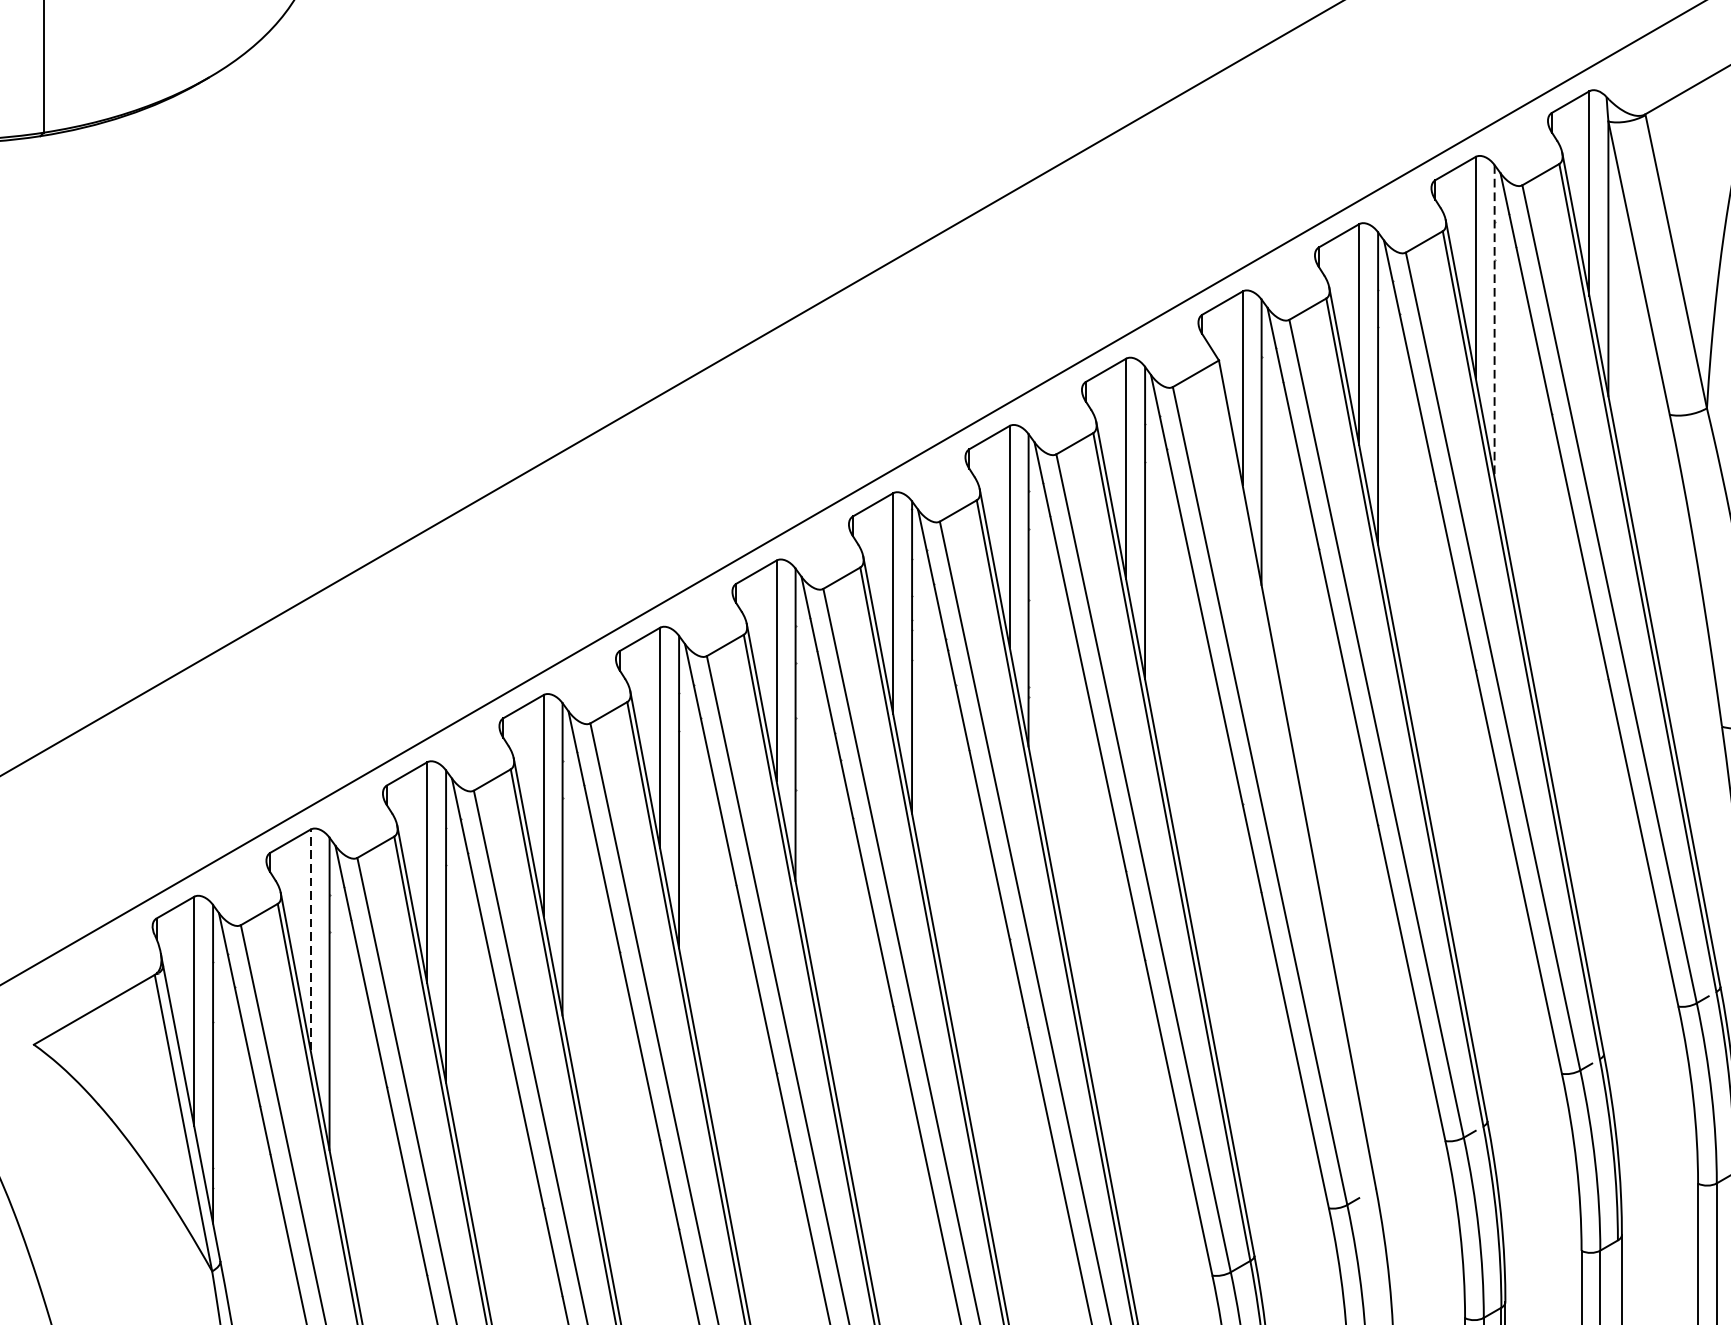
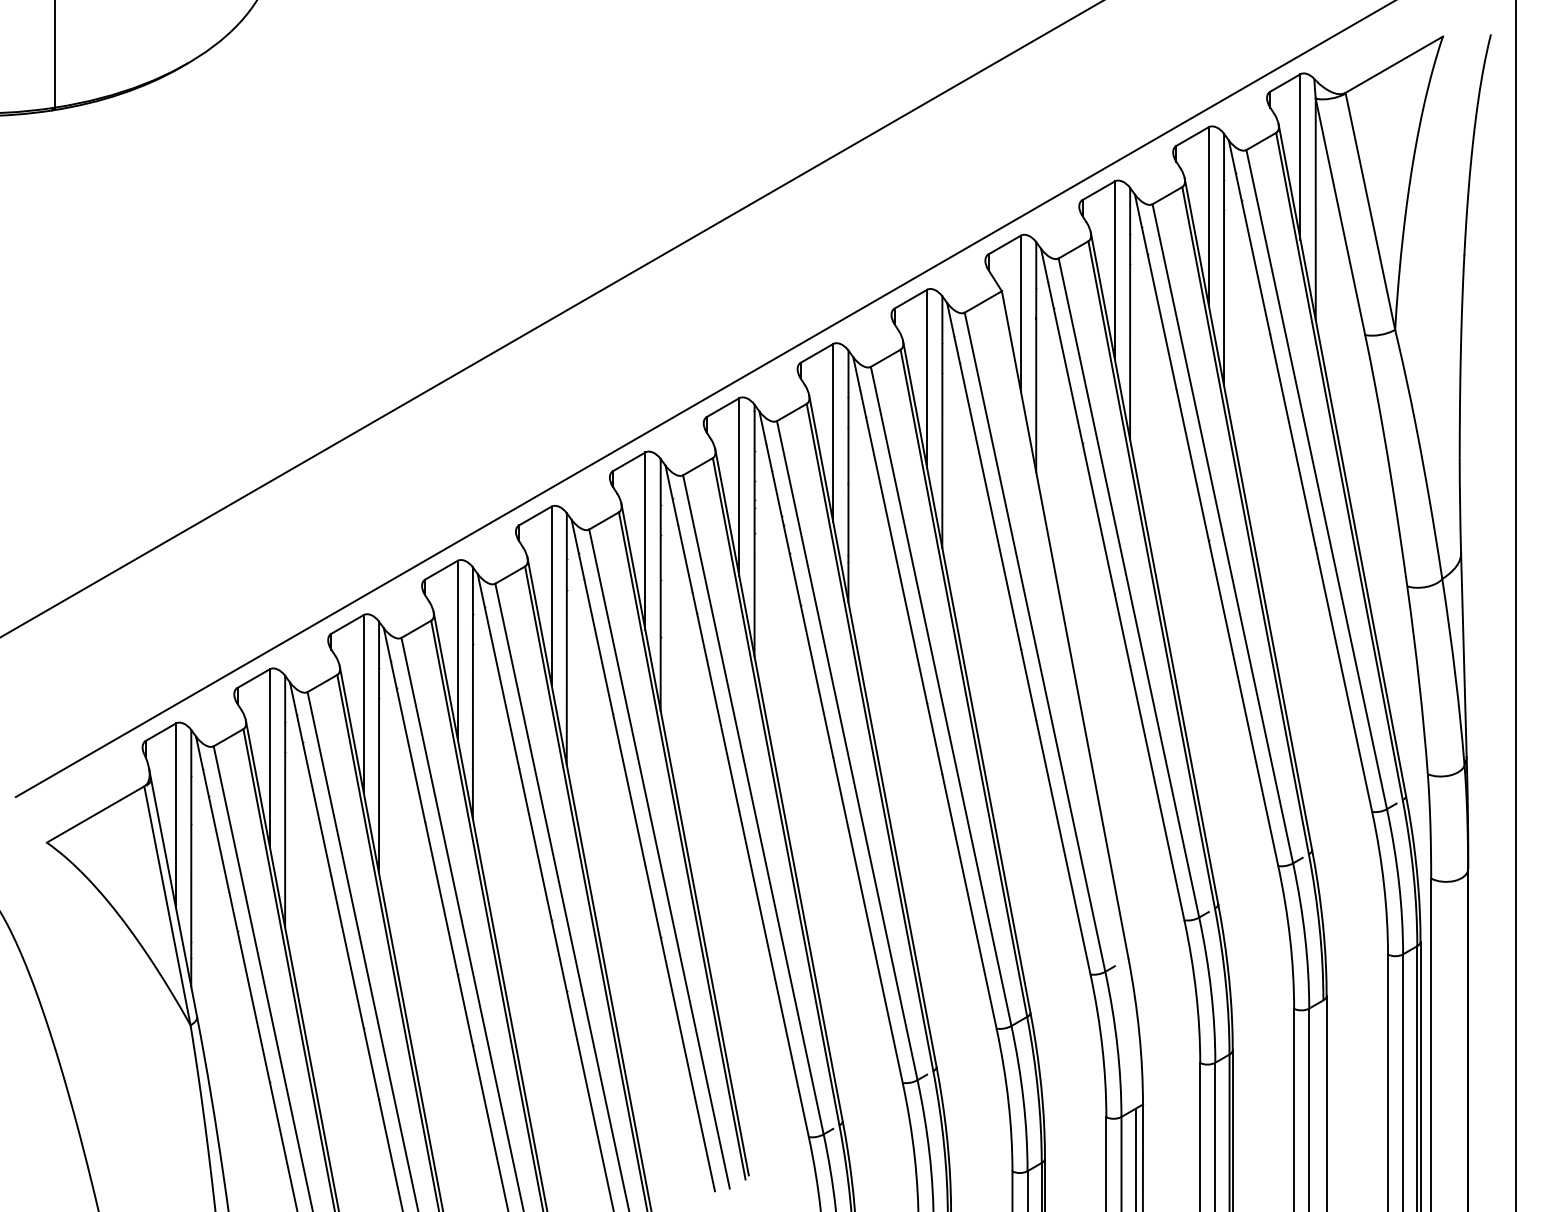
line: (1495, 321) -> (1224, 259), dashed -> solid
line: (310, 940) -> (269, 758), dashed -> solid

